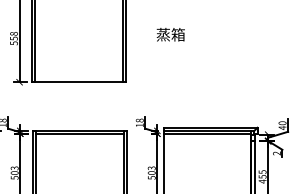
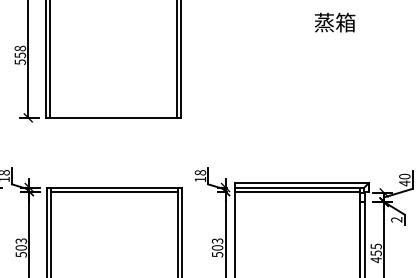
text: (170, 34) -> (334, 22), moved

